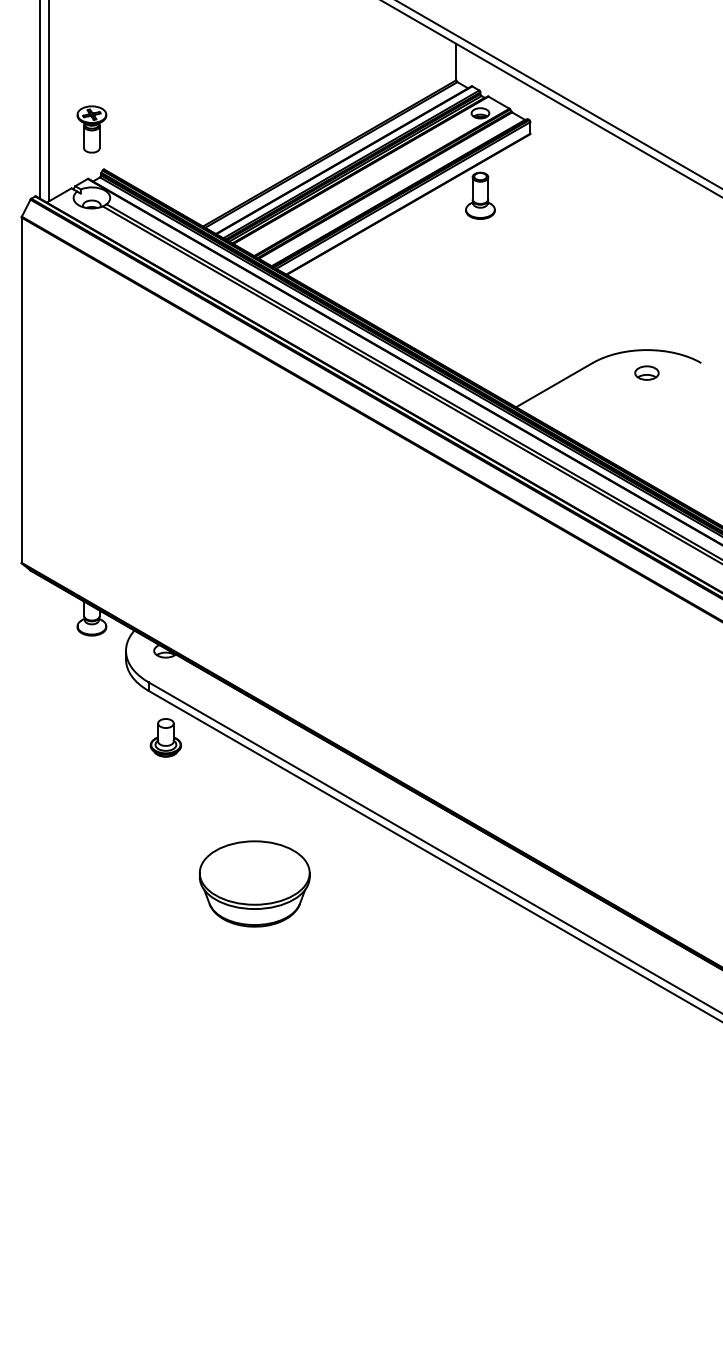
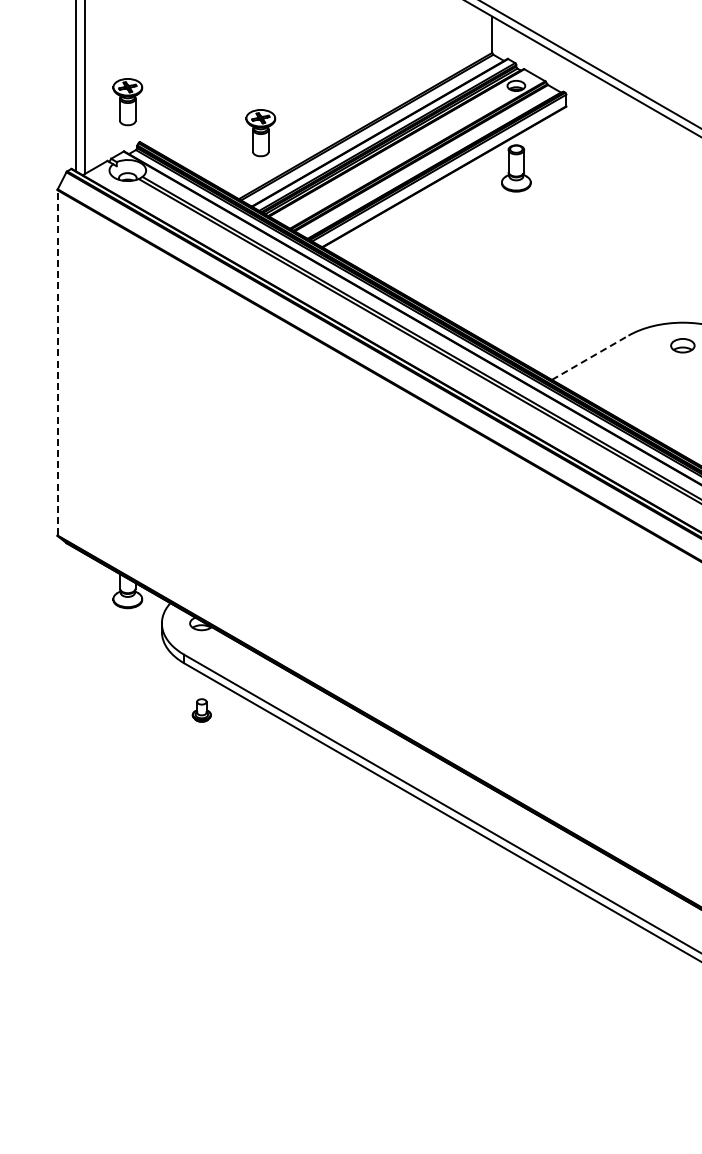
part: (224, 160) -> (260, 133), added
line: (554, 384) -> (590, 357), solid -> dashed
line: (21, 390) -> (57, 363), solid -> dashed
part: (165, 737) -> (201, 710), size x0.6
part: (254, 883) -> (290, 856), removed

